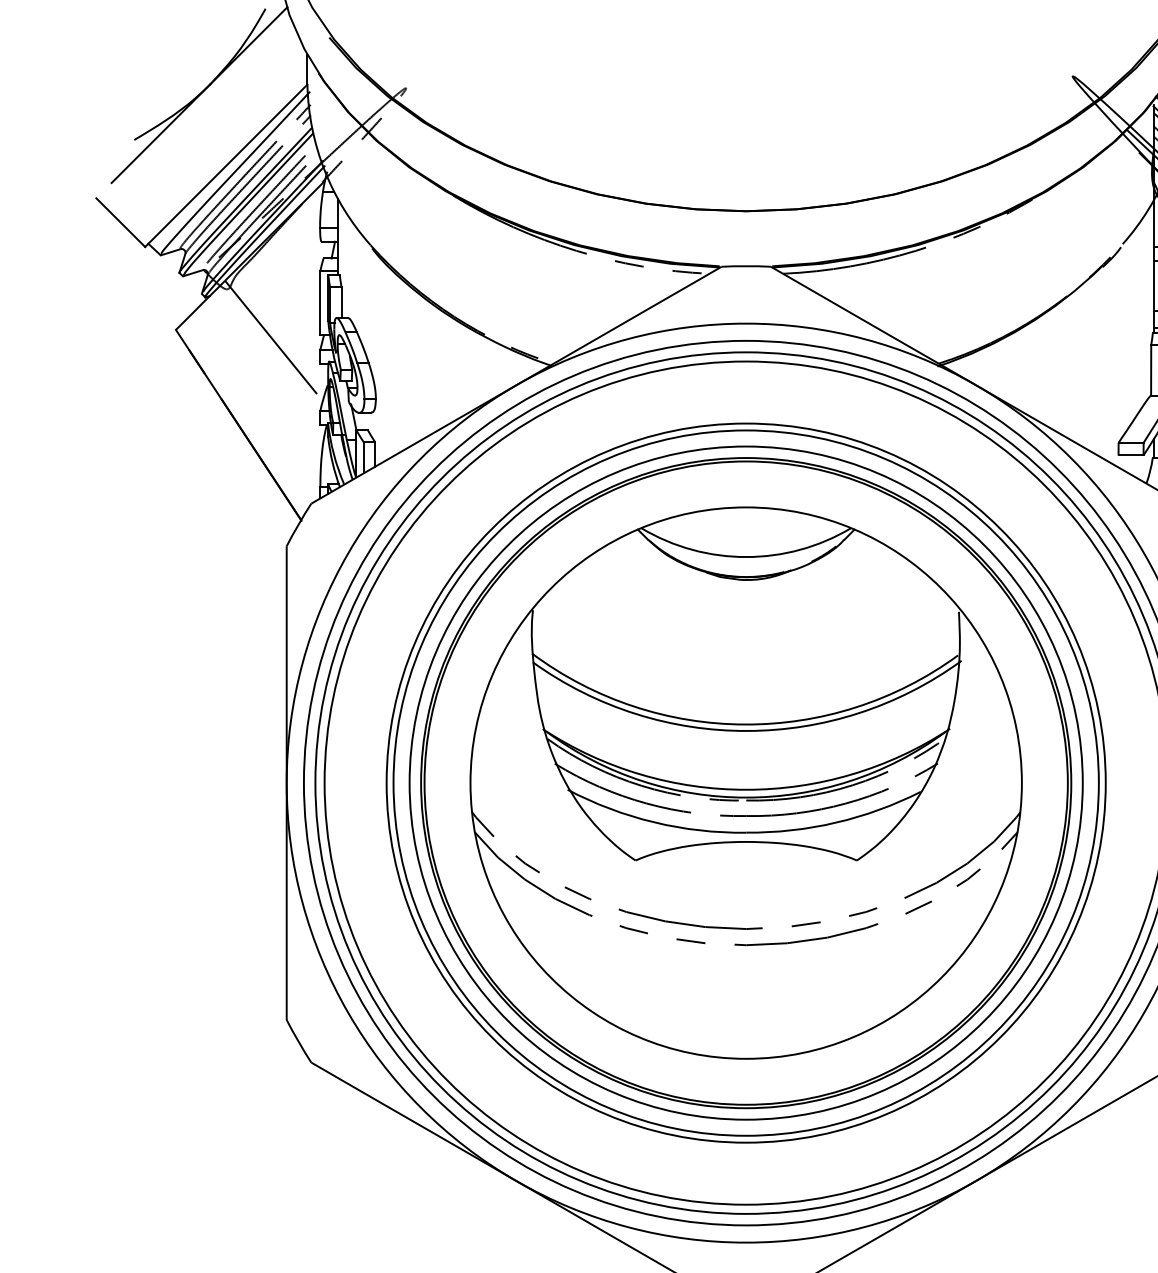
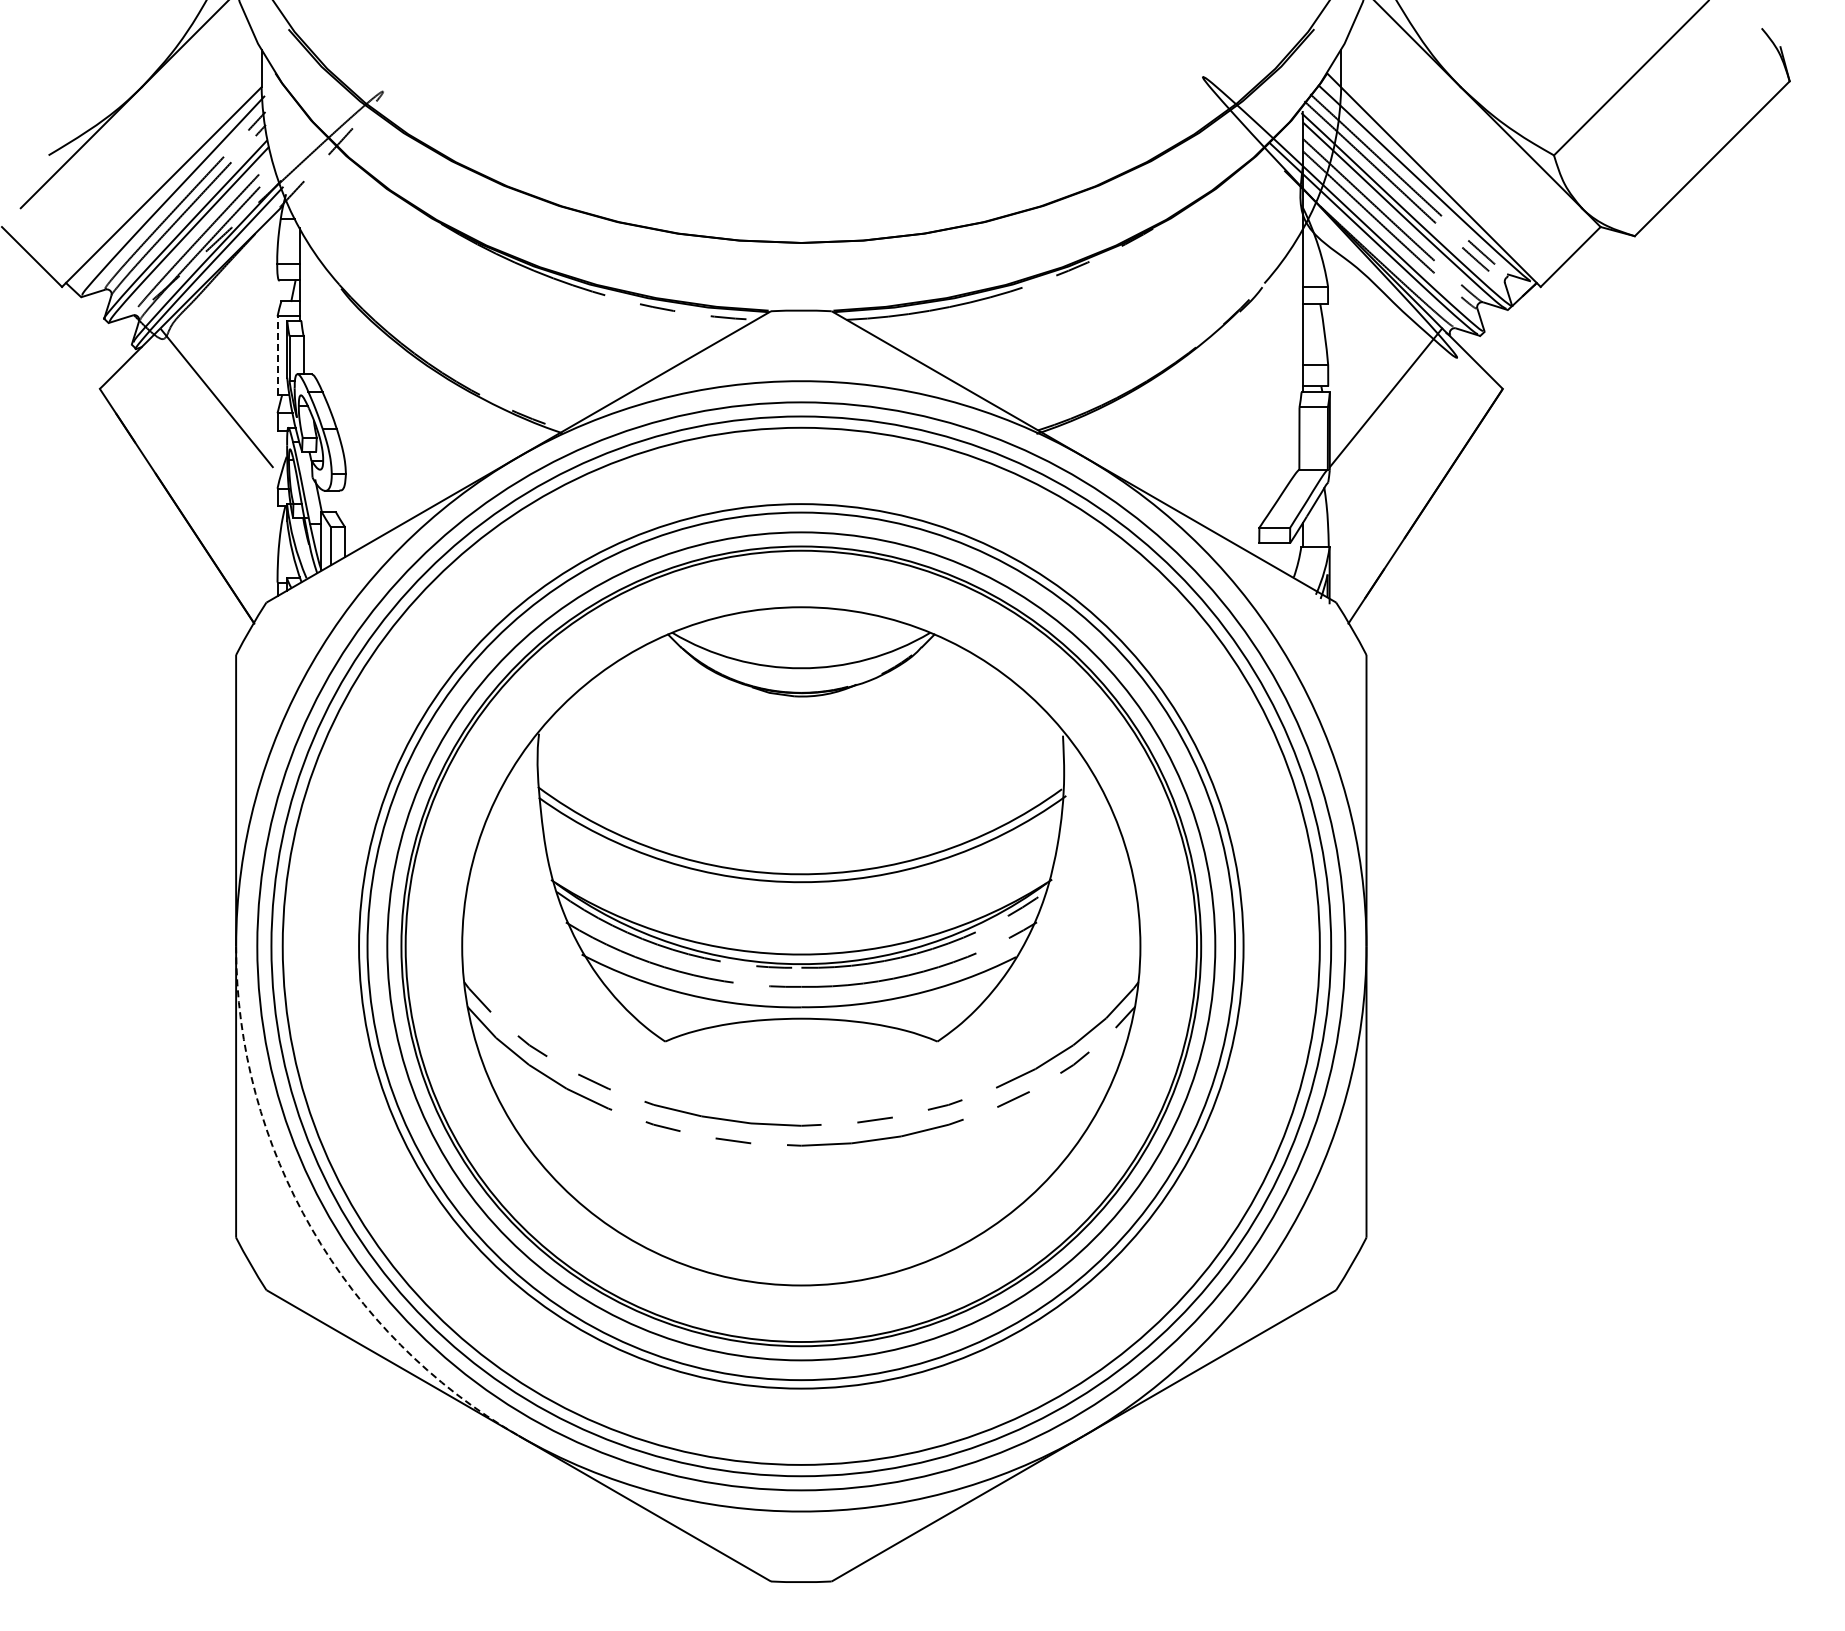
line: (320, 302) -> (277, 355), solid -> dashed
arc: (347, 1012) -> (311, 1228), solid -> dashed

